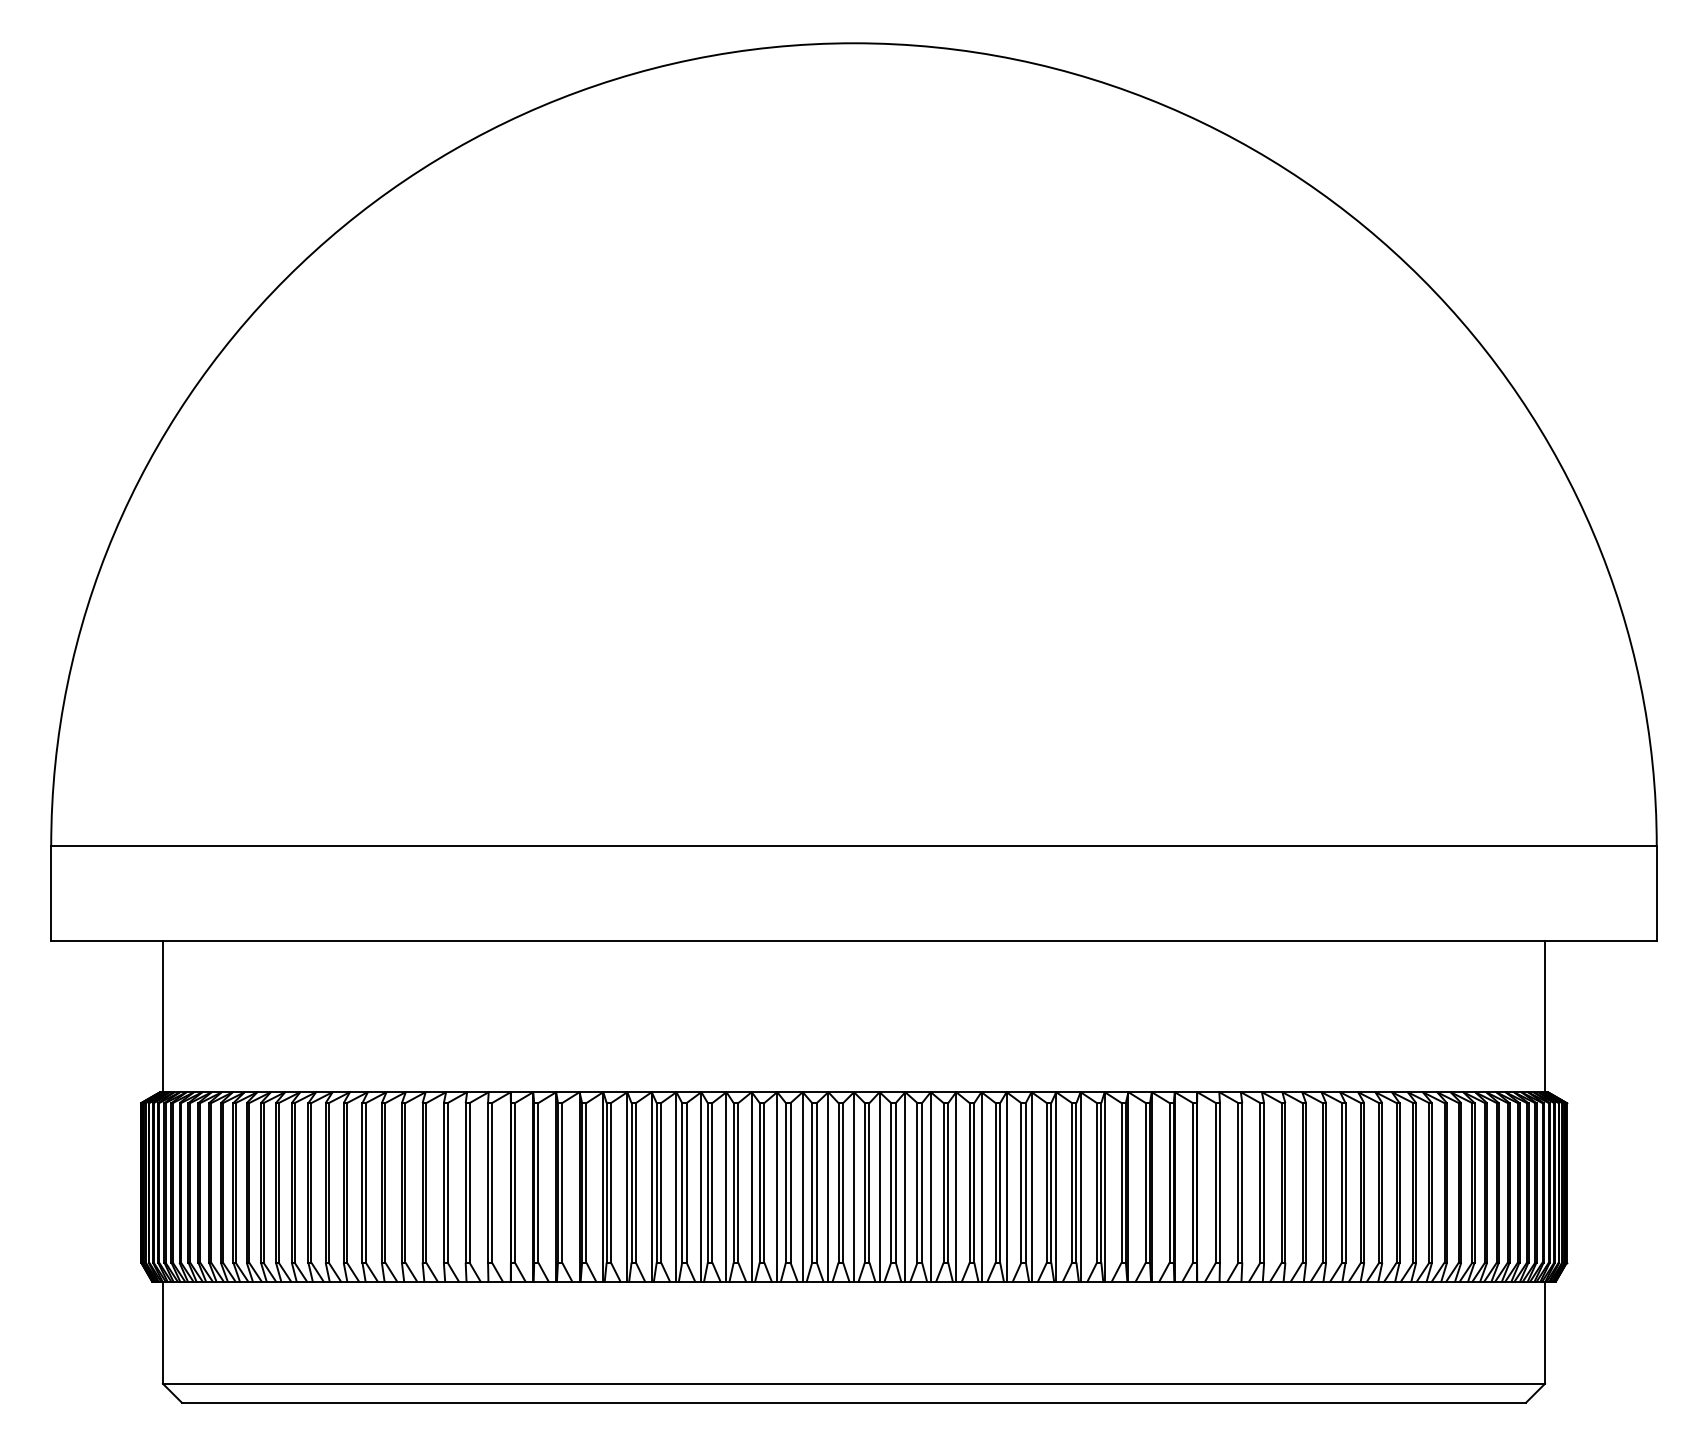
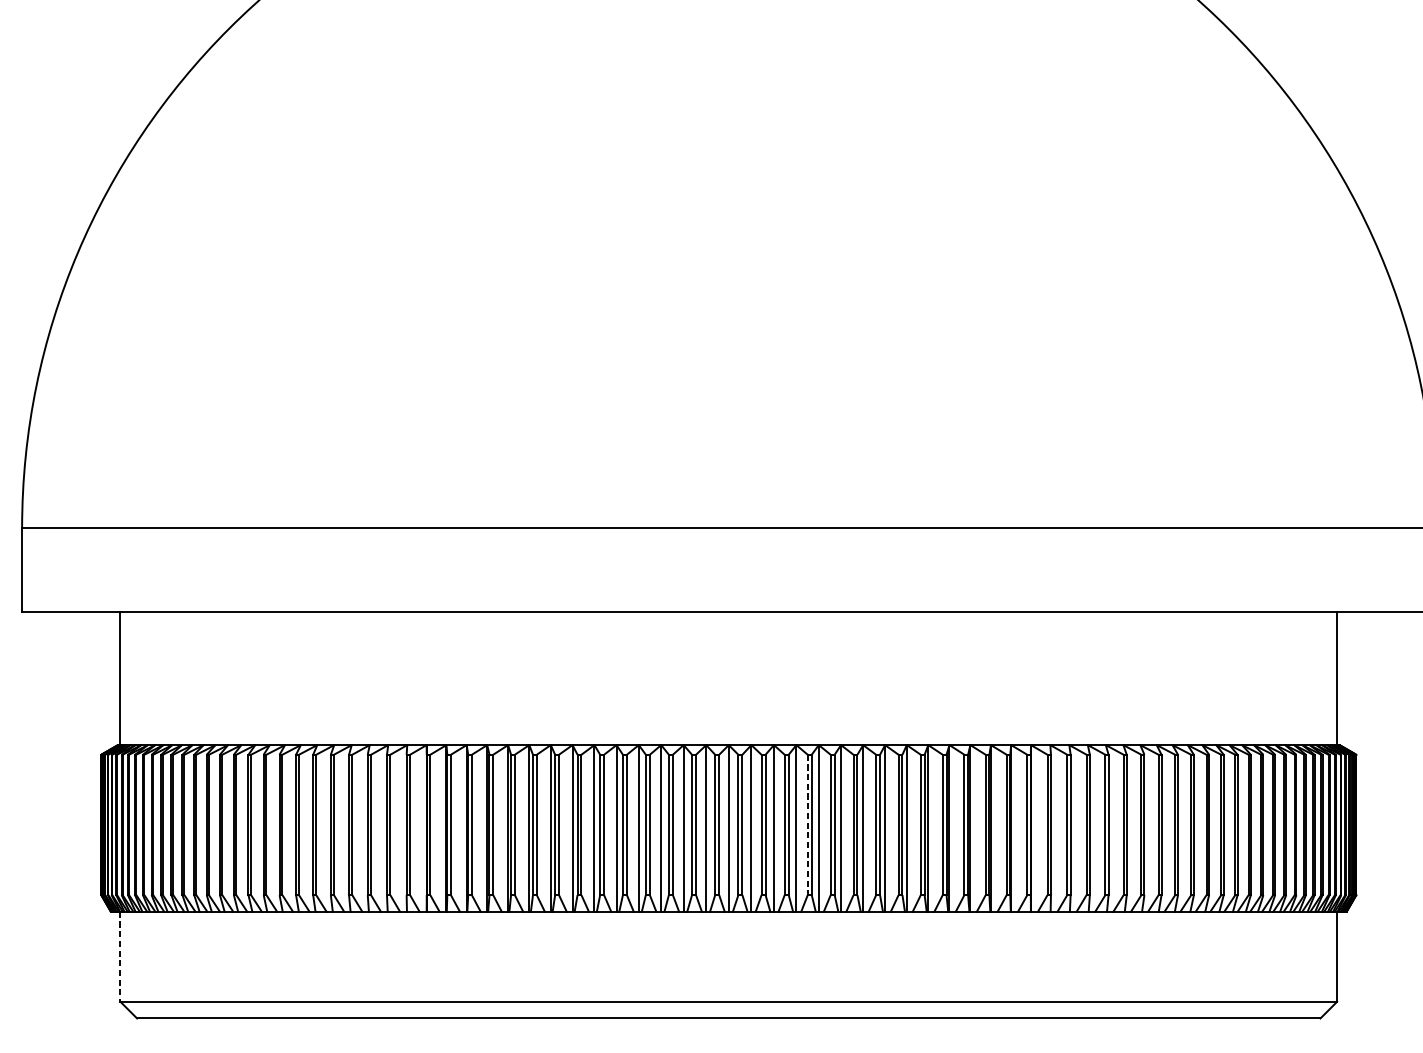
line: (943, 1182) -> (807, 824), solid -> dashed
line: (162, 1333) -> (120, 957), solid -> dashed

